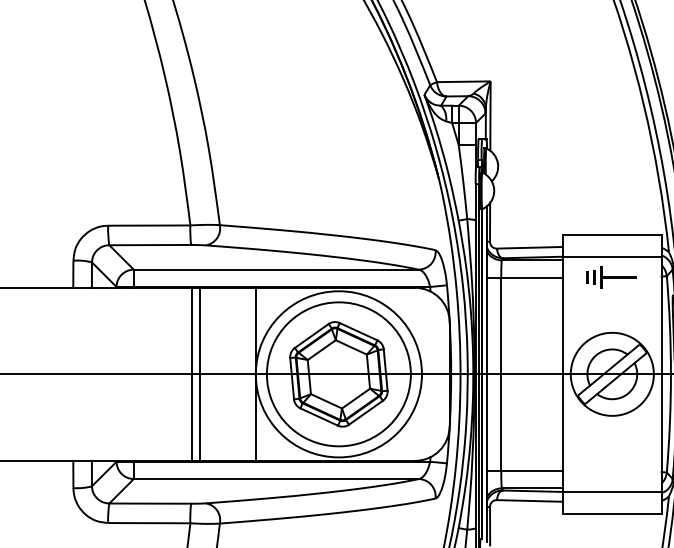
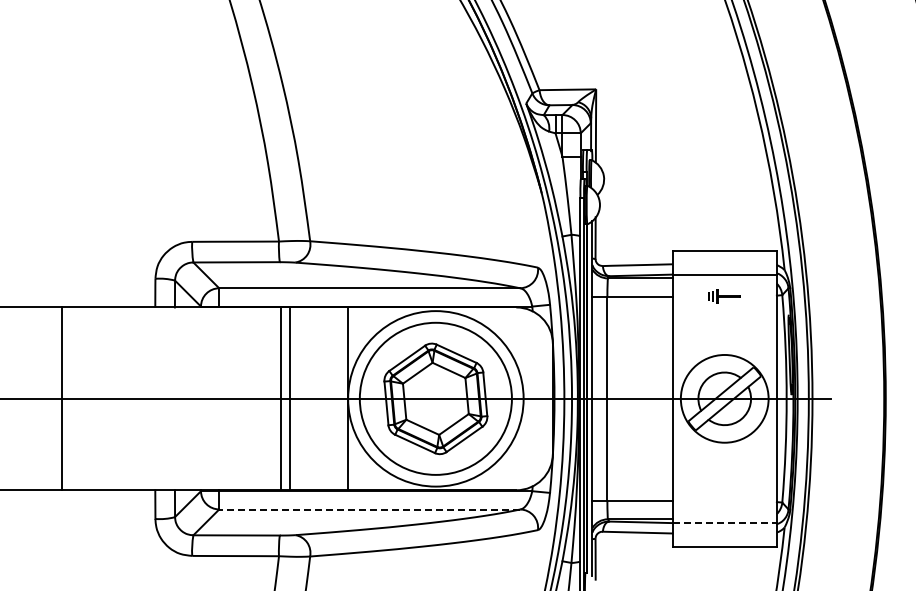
part: (611, 277) -> (723, 296), size x0.6
line: (276, 479) -> (369, 509), solid -> dashed
line: (613, 492) -> (725, 523), solid -> dashed

